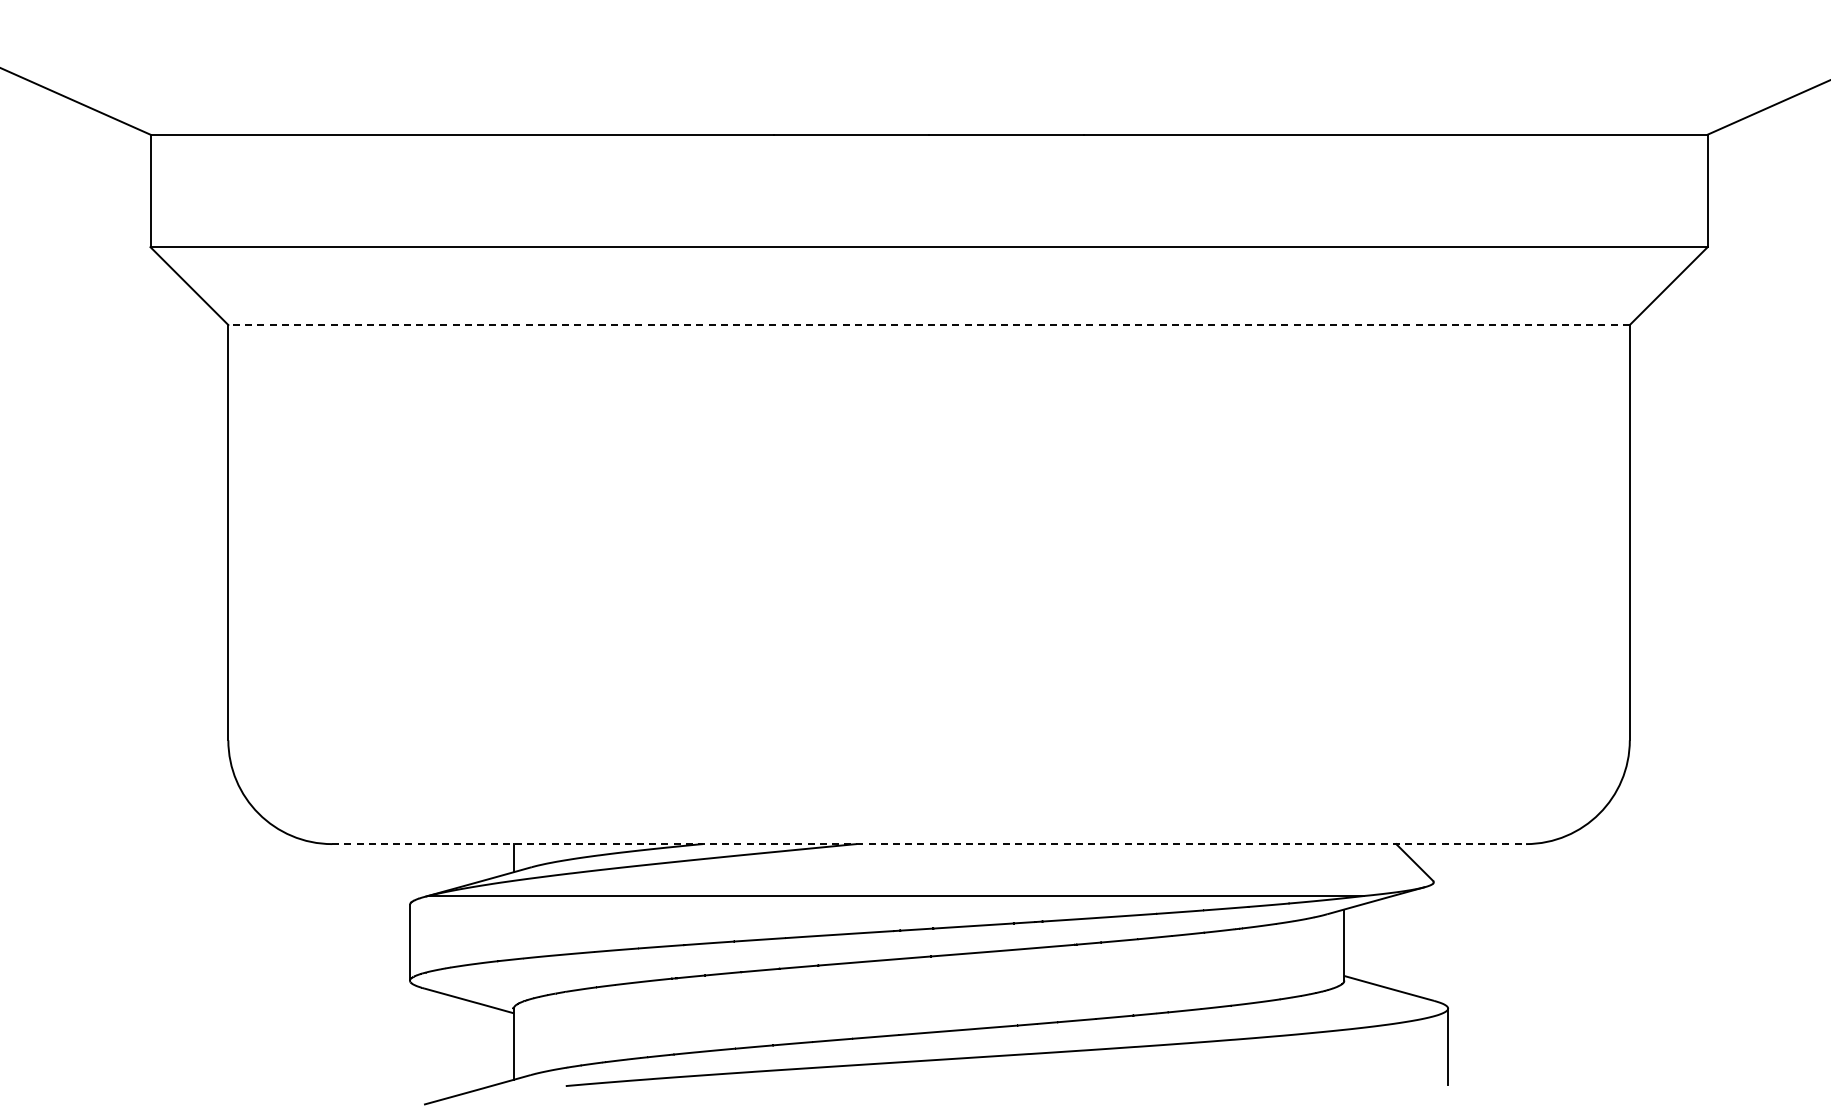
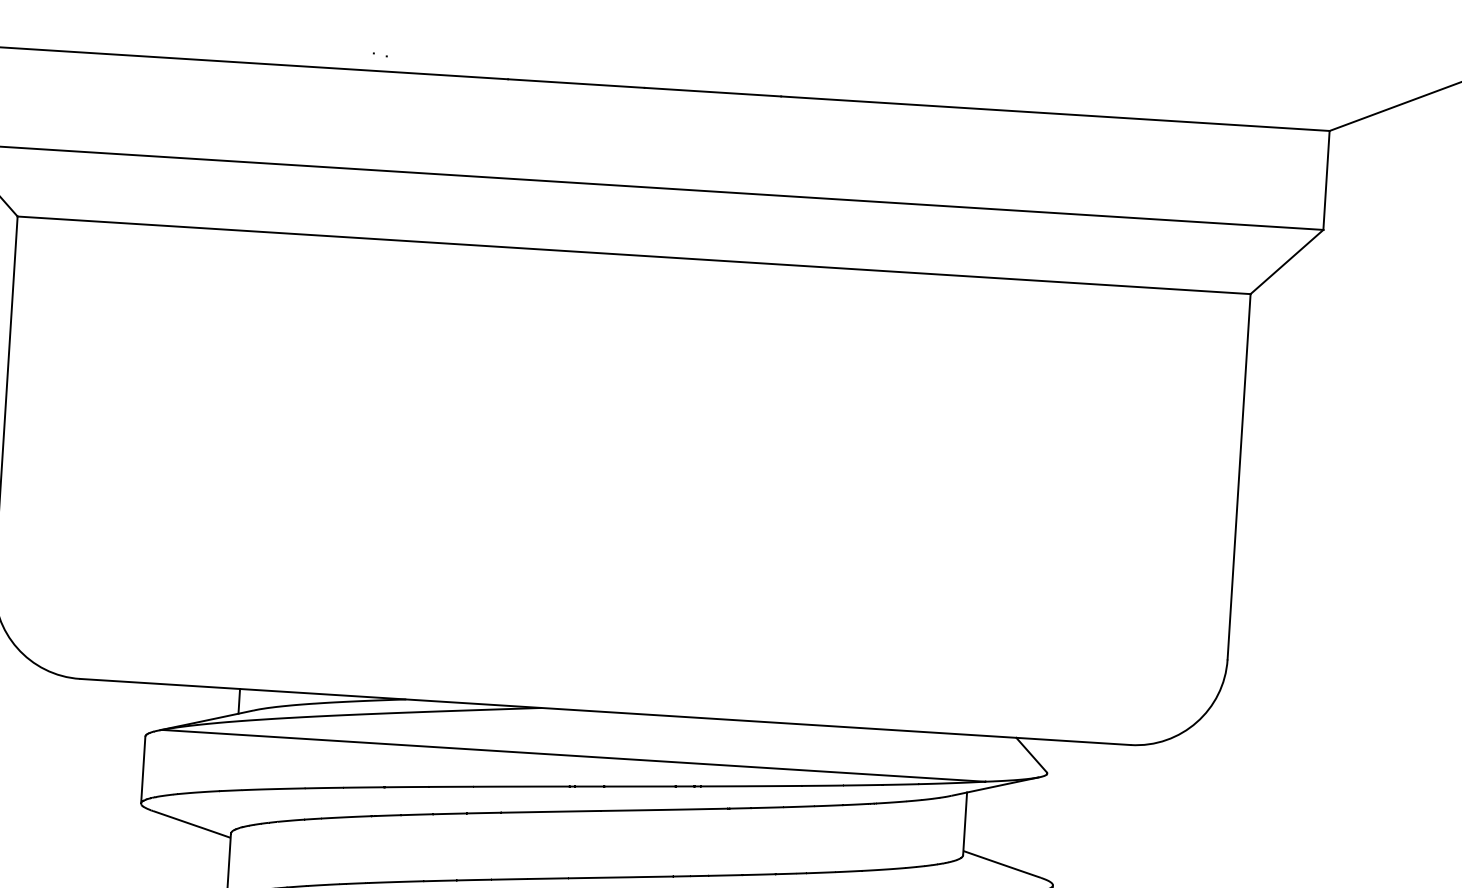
line: (929, 325) -> (634, 255), dashed -> solid
line: (929, 844) -> (605, 712), dashed -> solid

